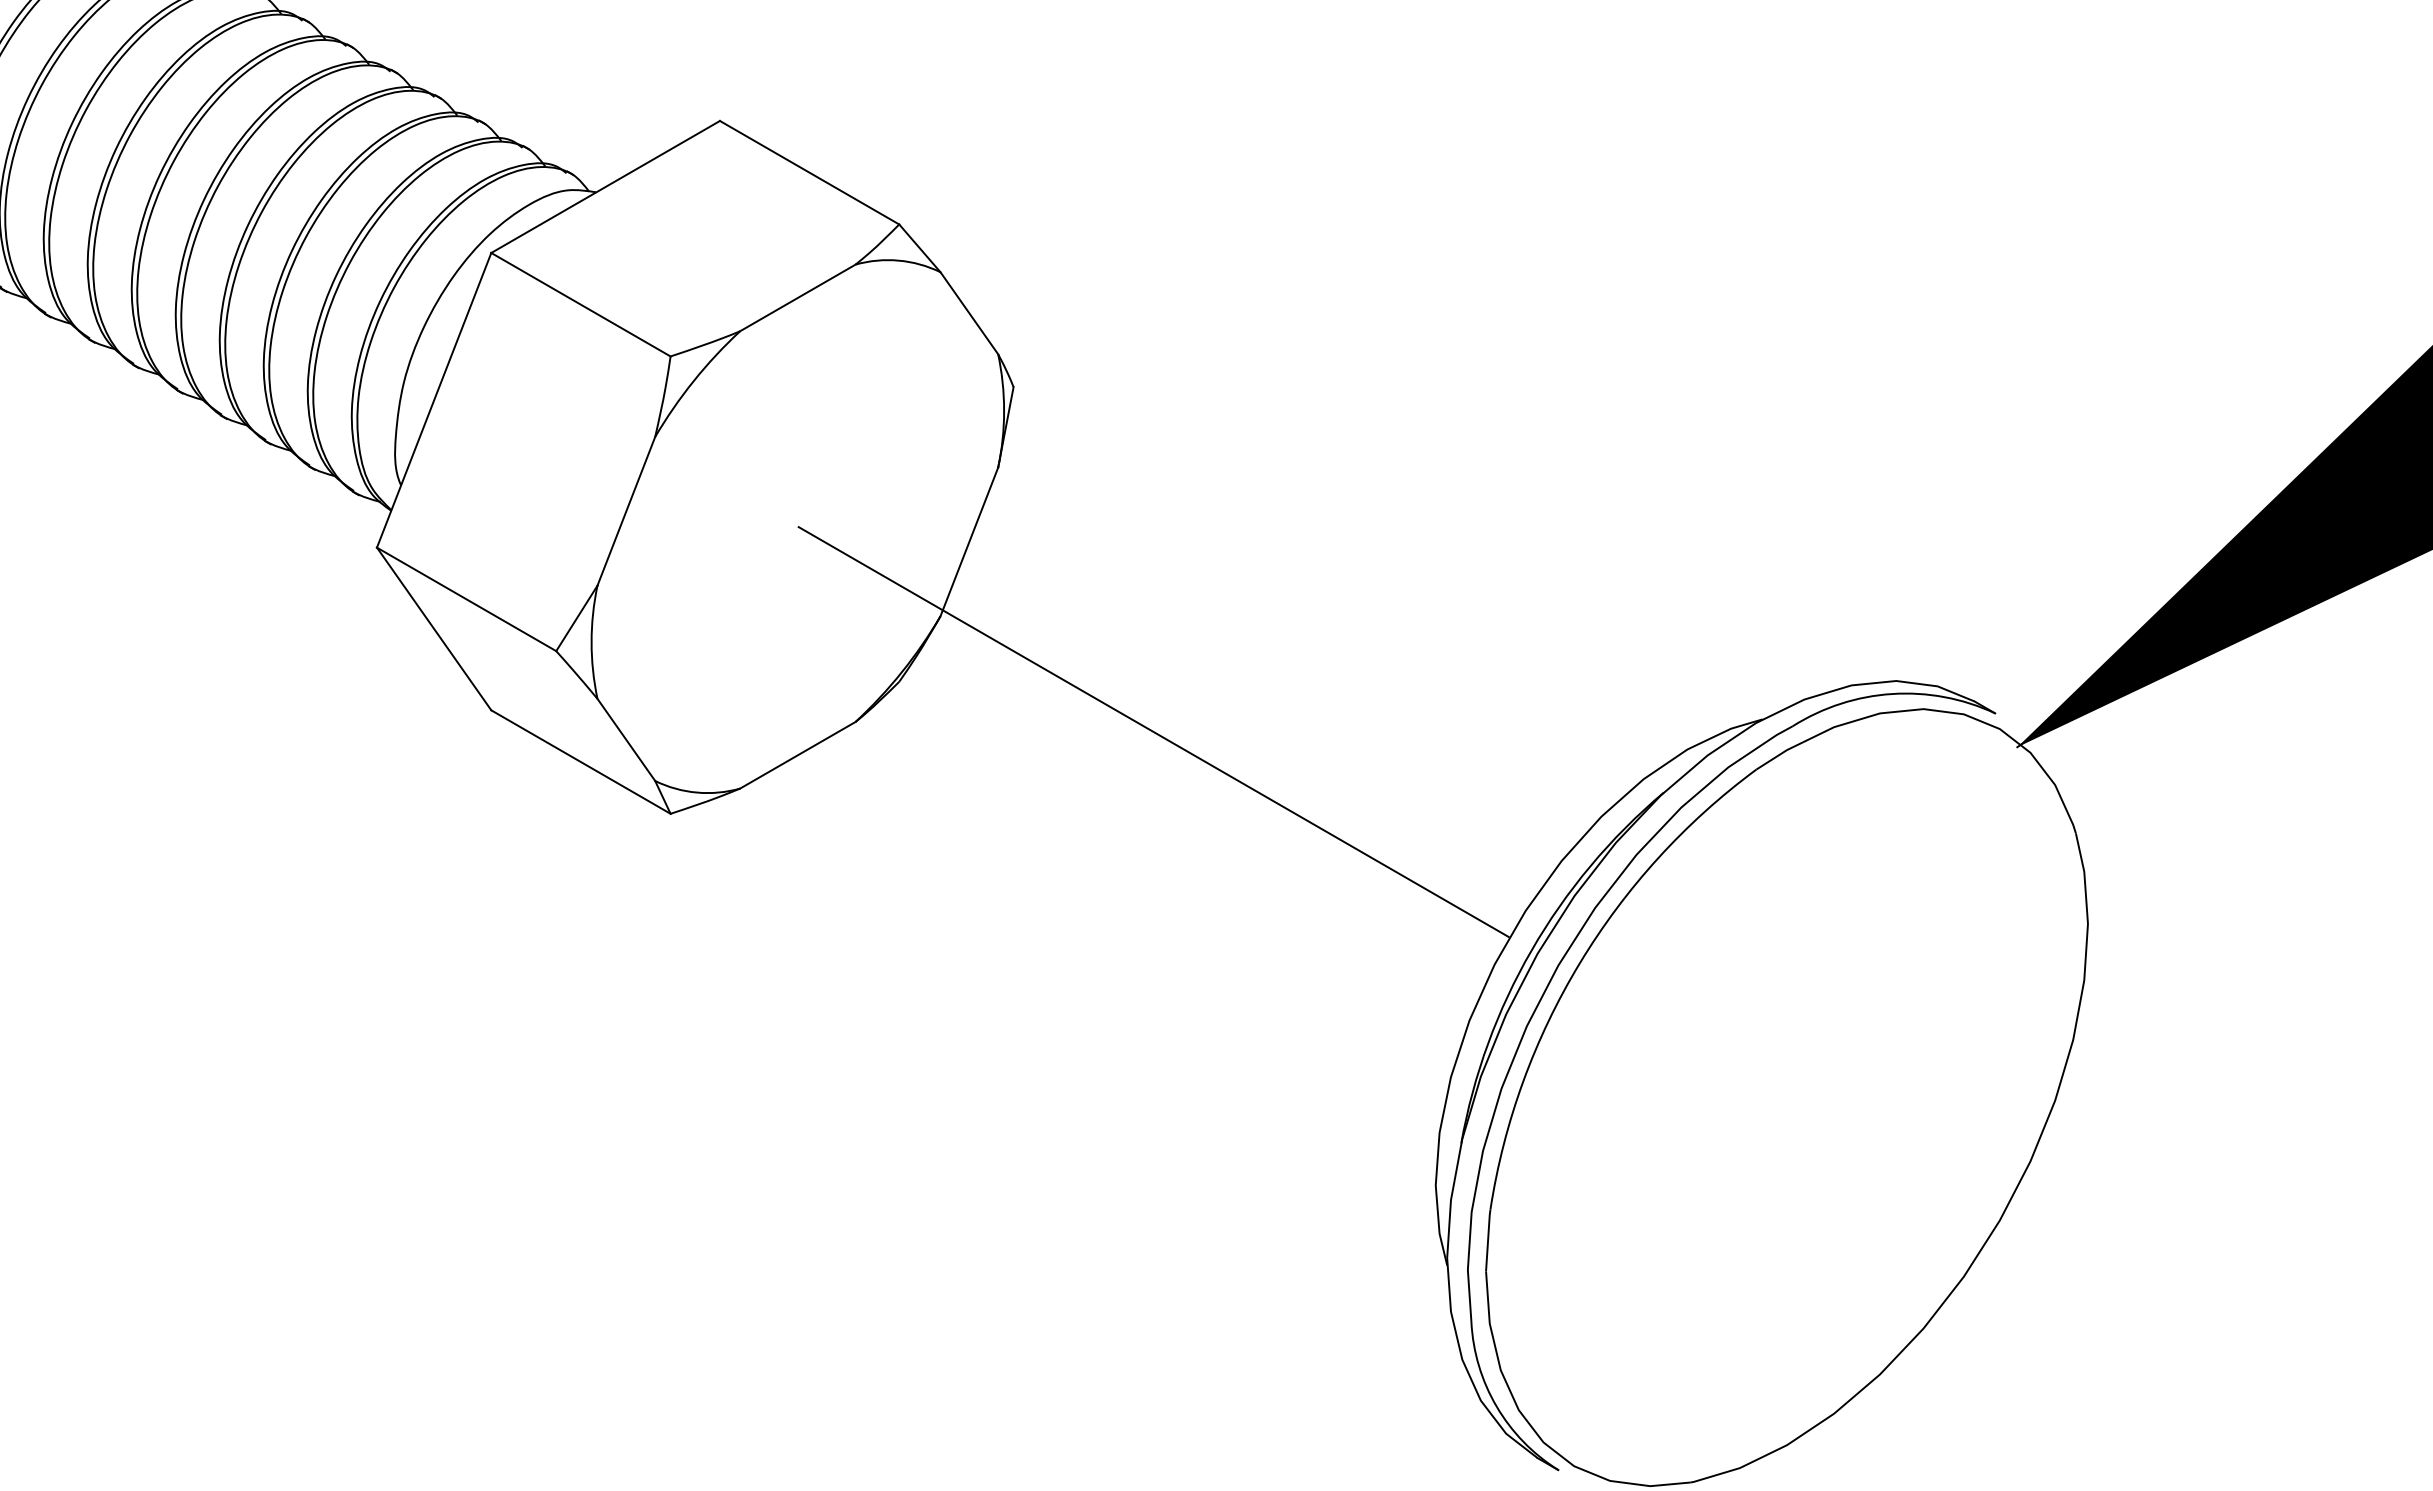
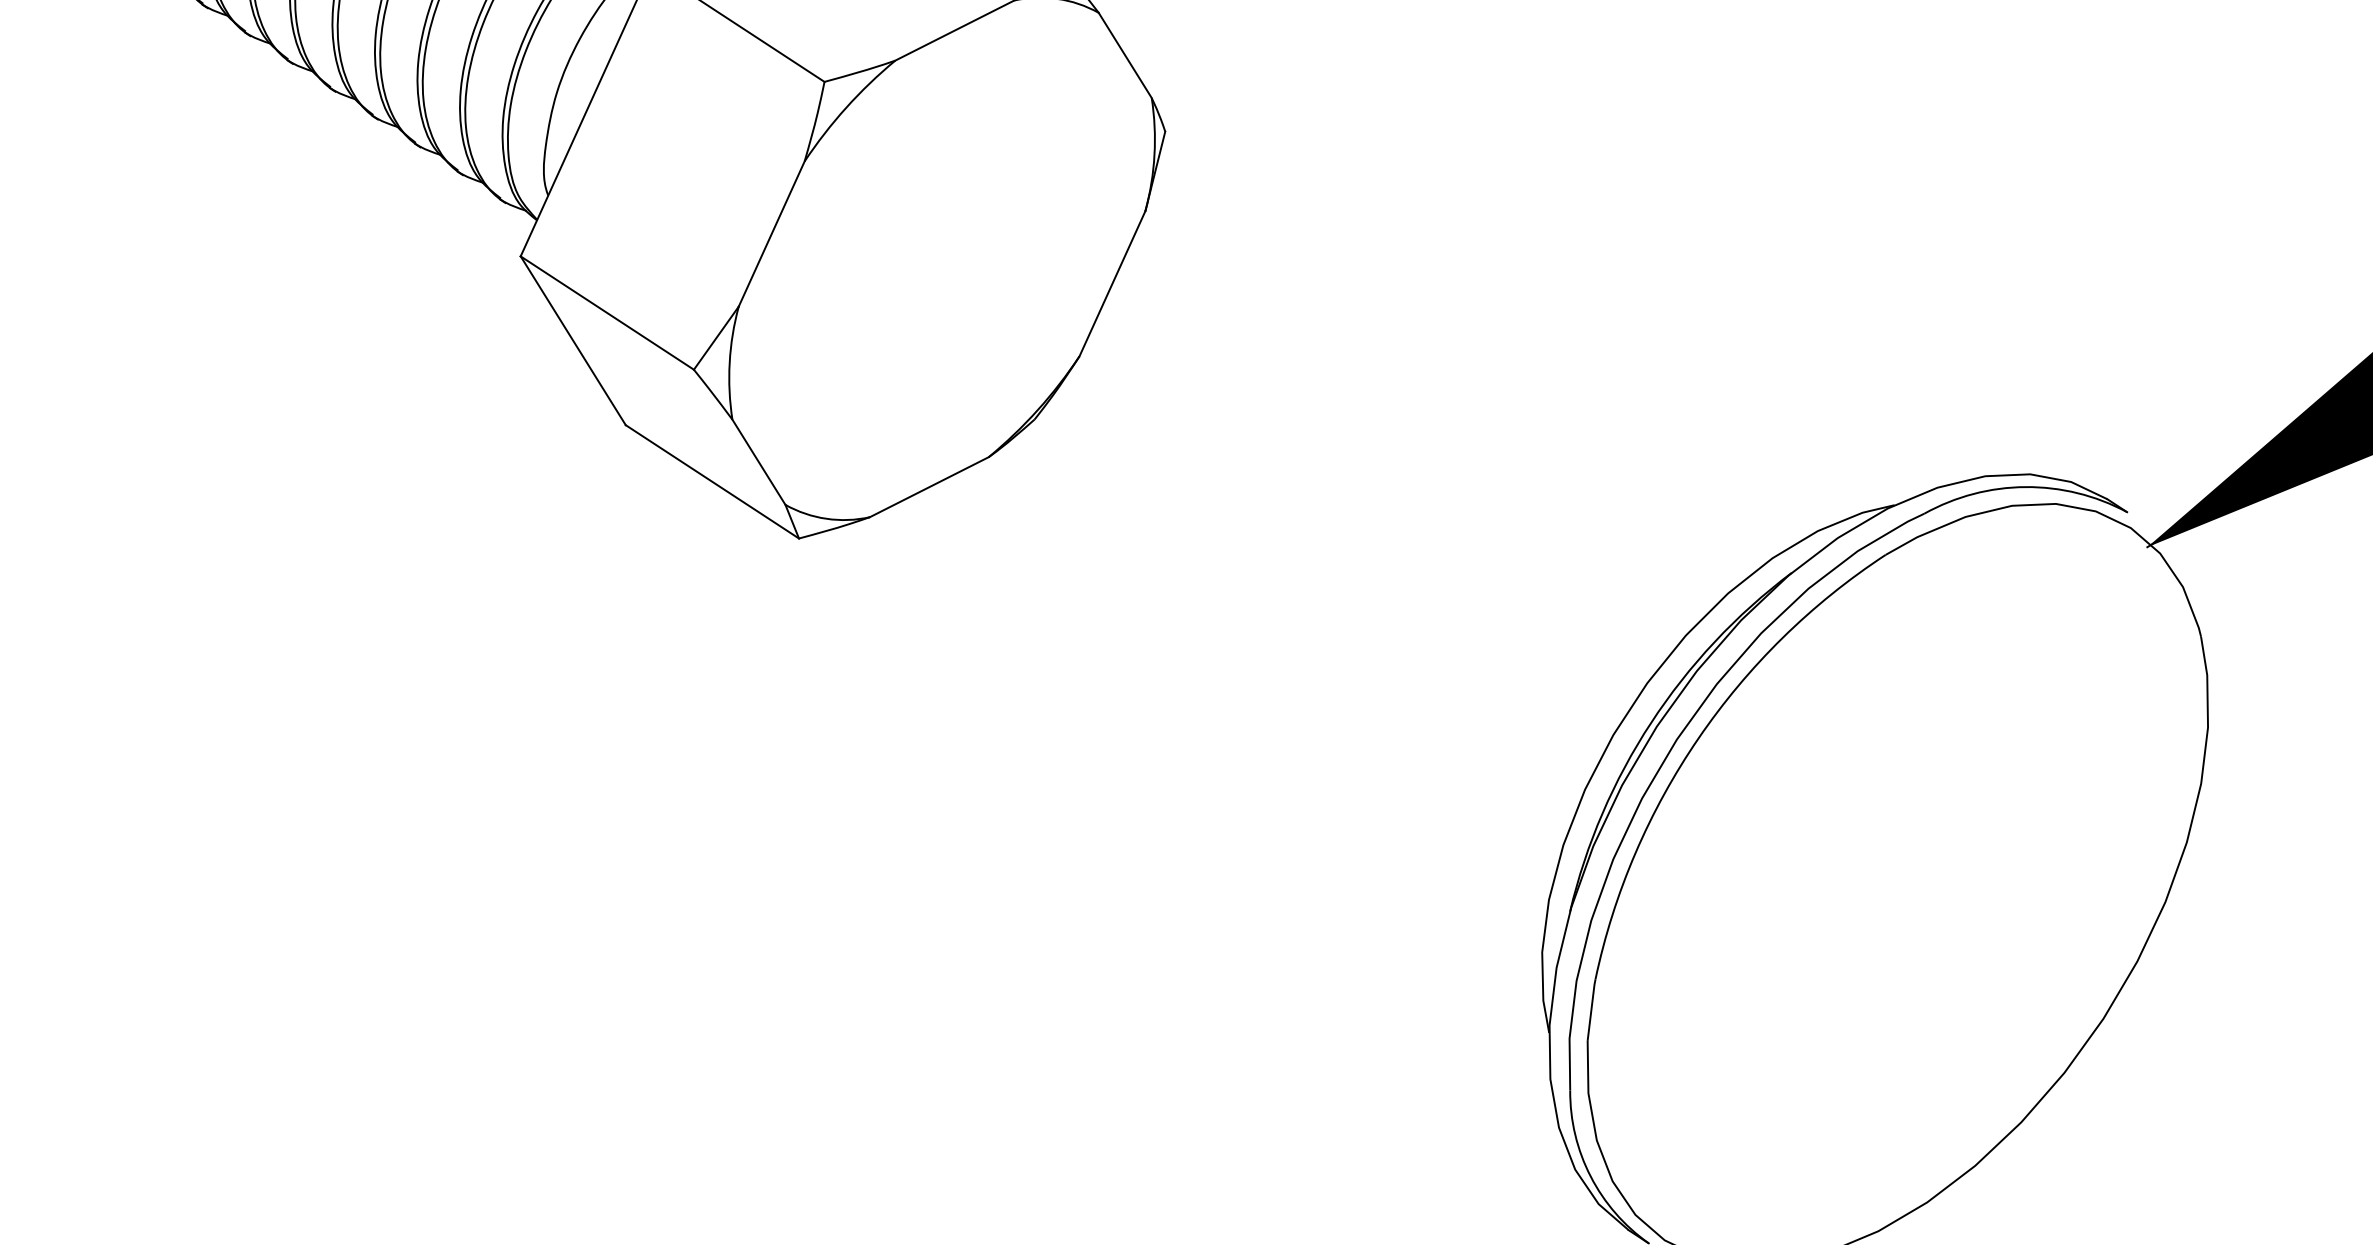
line: (1153, 731) -> (1285, 483), removed

